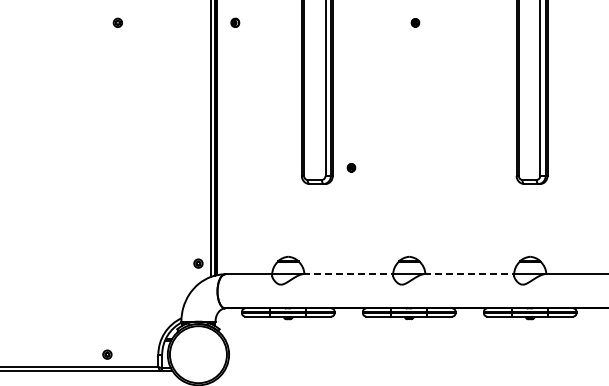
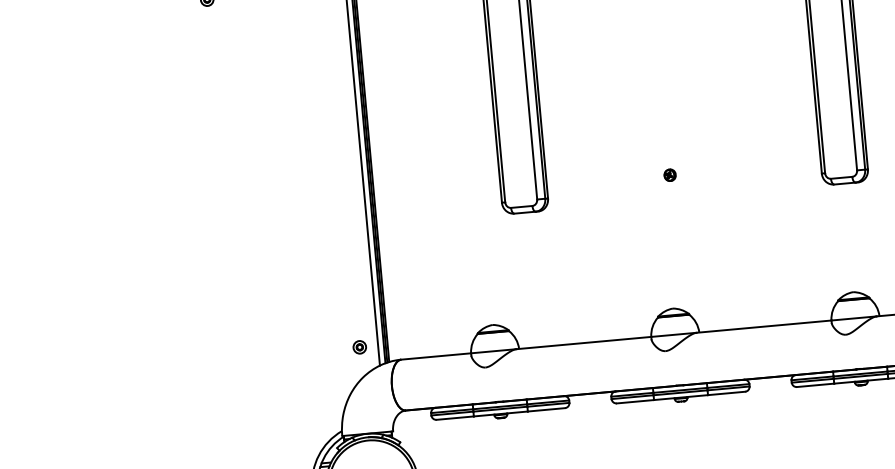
part: (351, 167) -> (670, 174), moved
line: (348, 274) -> (584, 343), dashed -> solid
line: (469, 274) -> (765, 326), dashed -> solid

